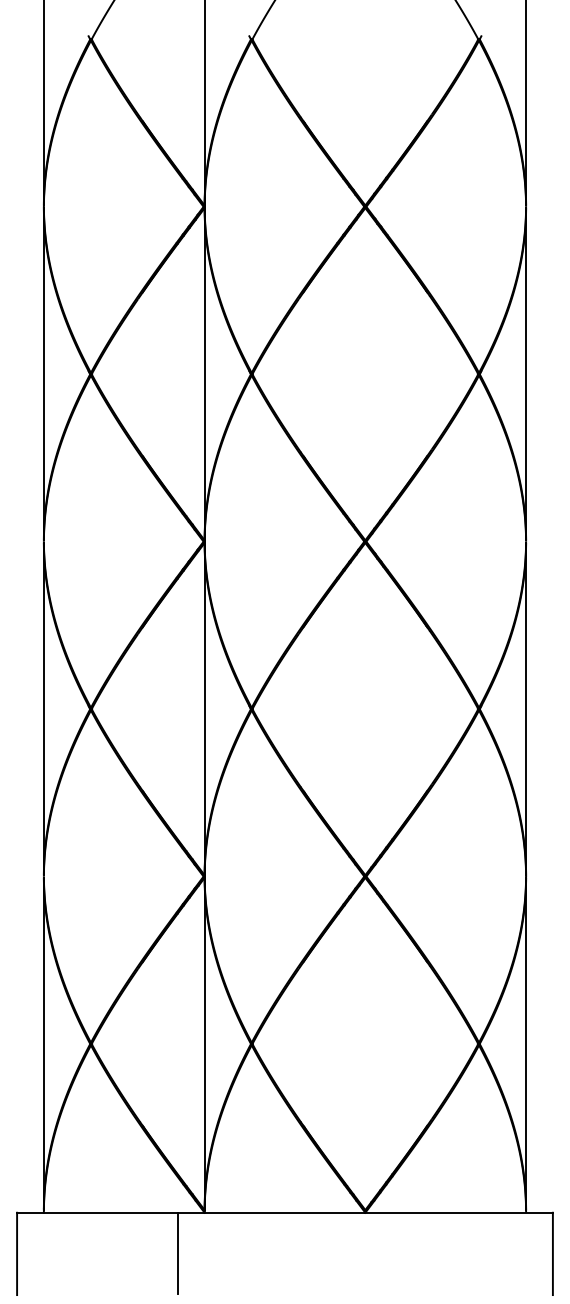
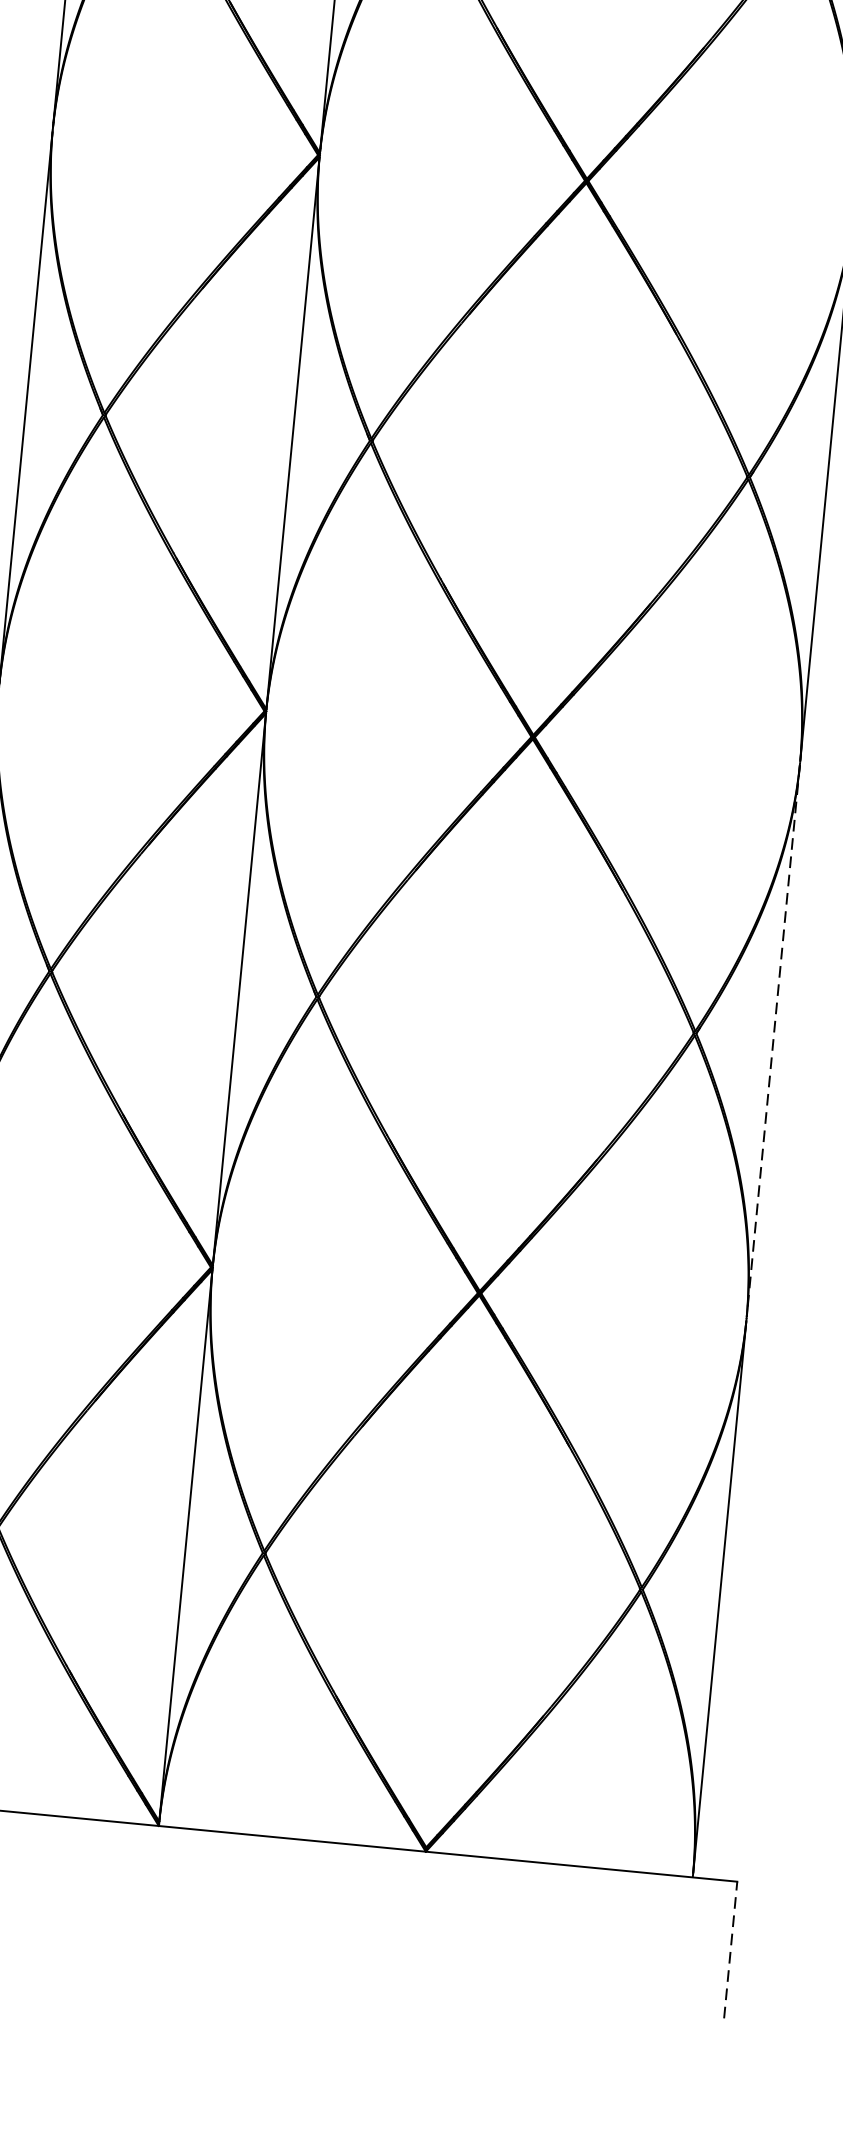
line: (526, 709) -> (773, 1041), solid -> dashed
line: (177, 1253) -> (107, 1889), removed
line: (552, 1253) -> (730, 1949), solid -> dashed

